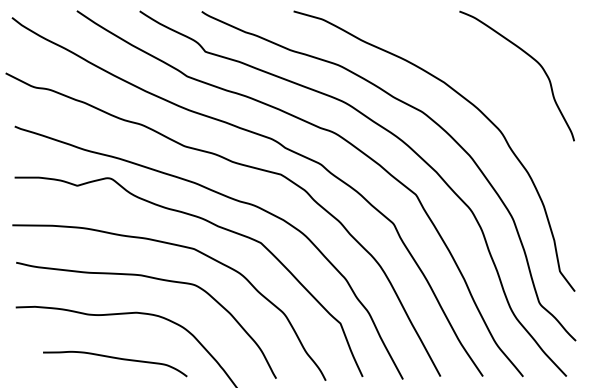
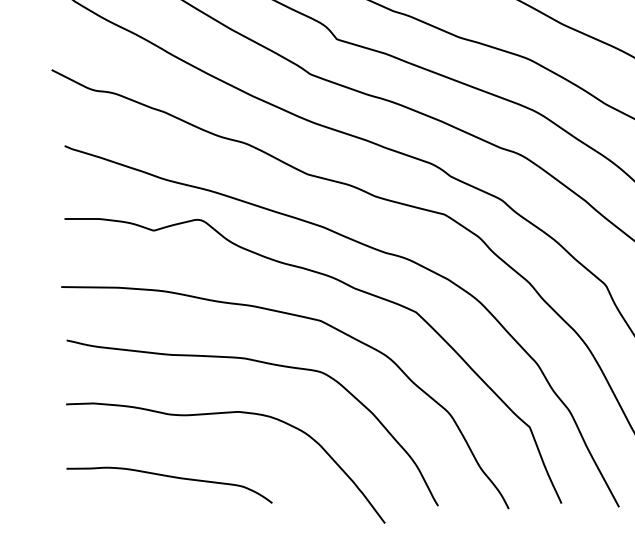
curve: (117, 359) -> (172, 478), moved

